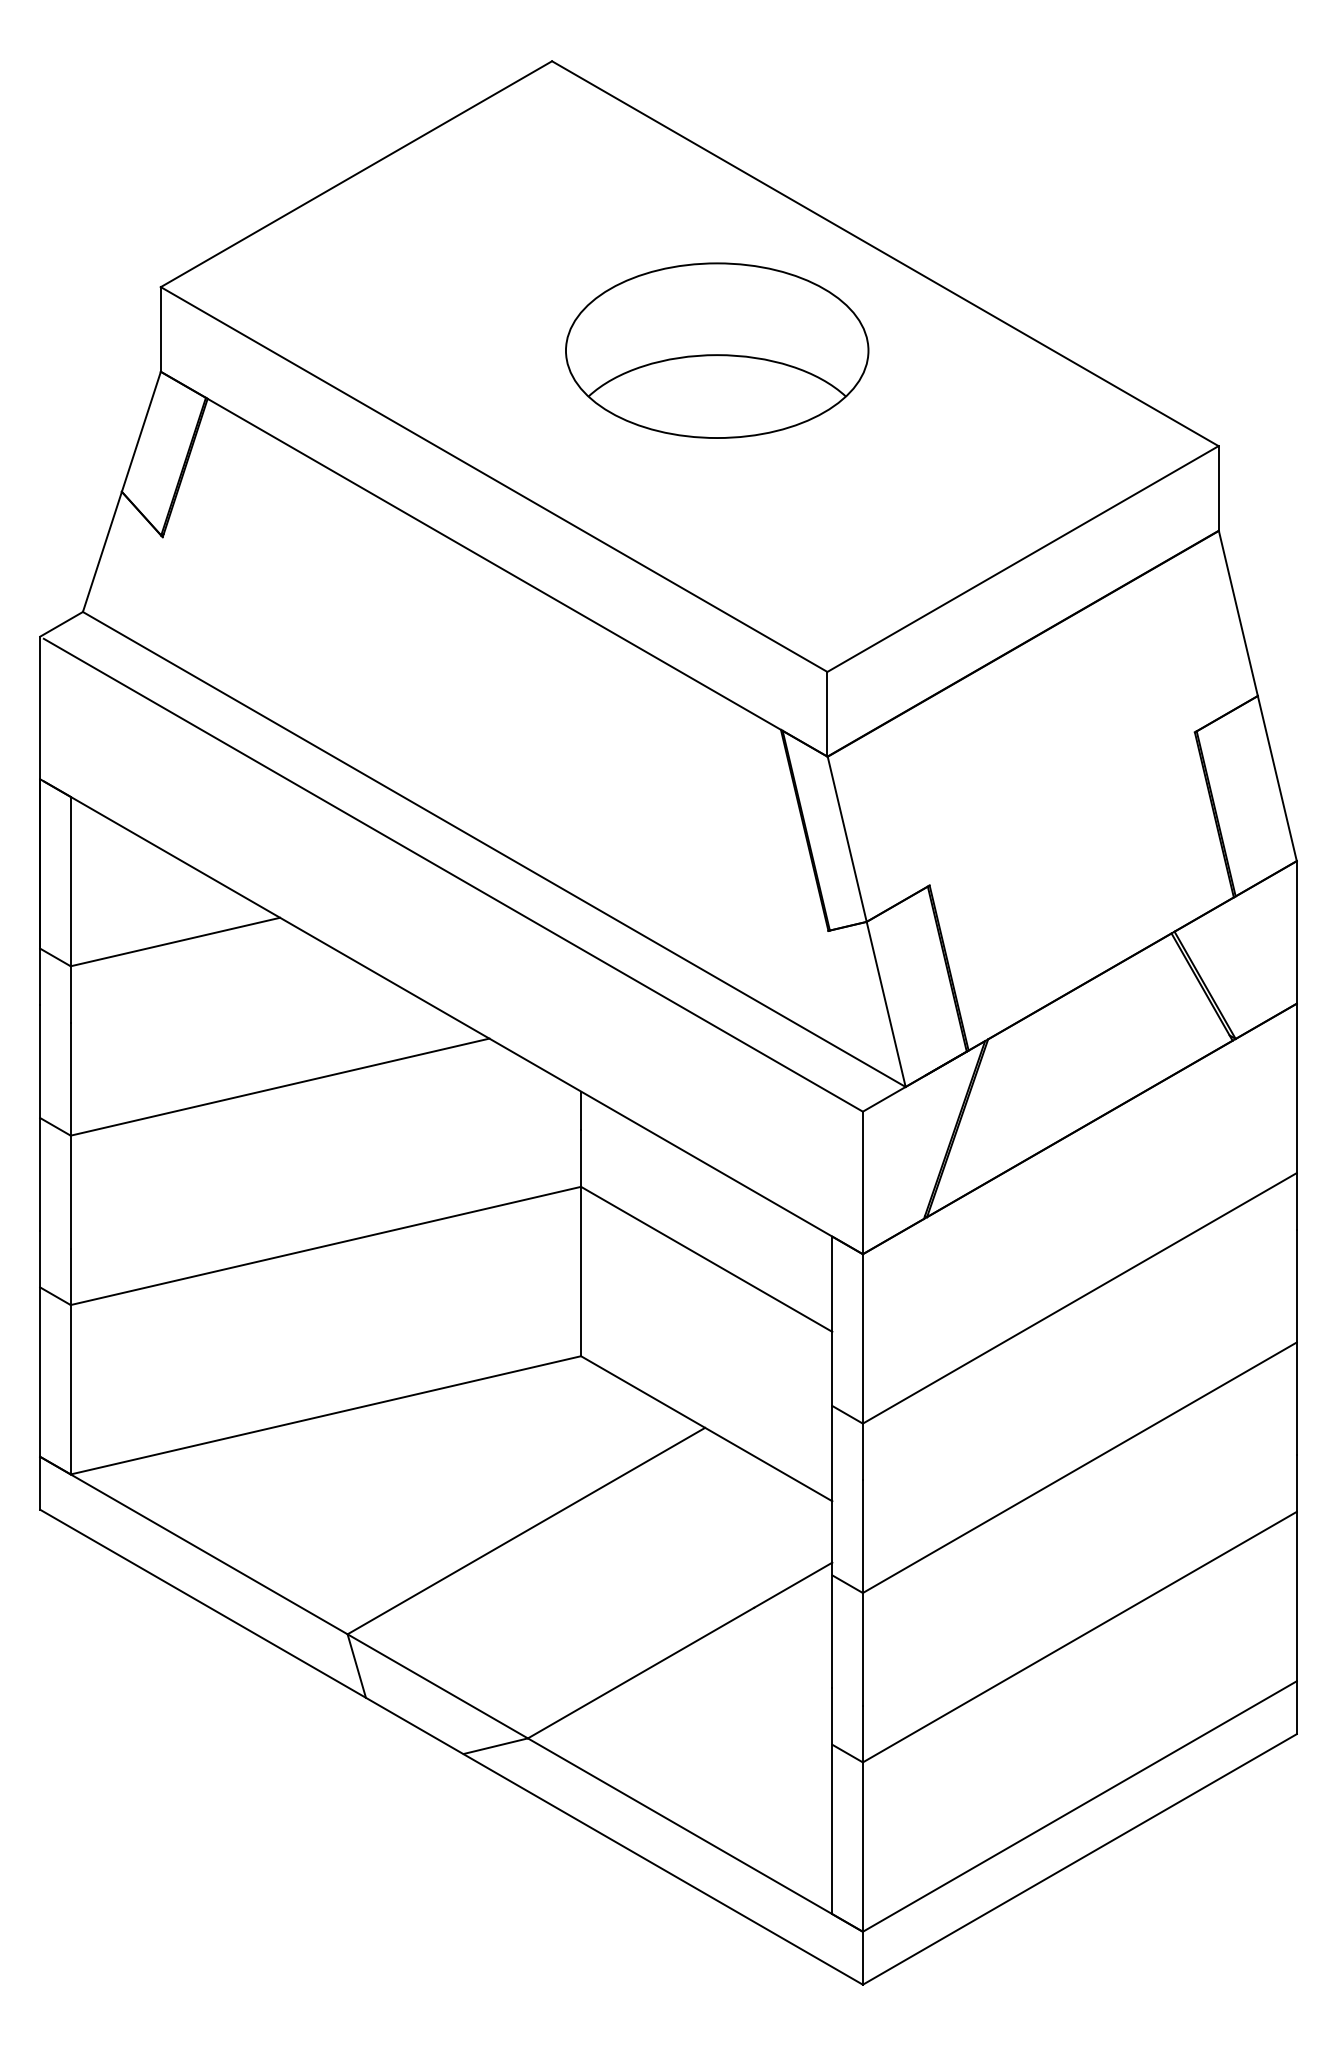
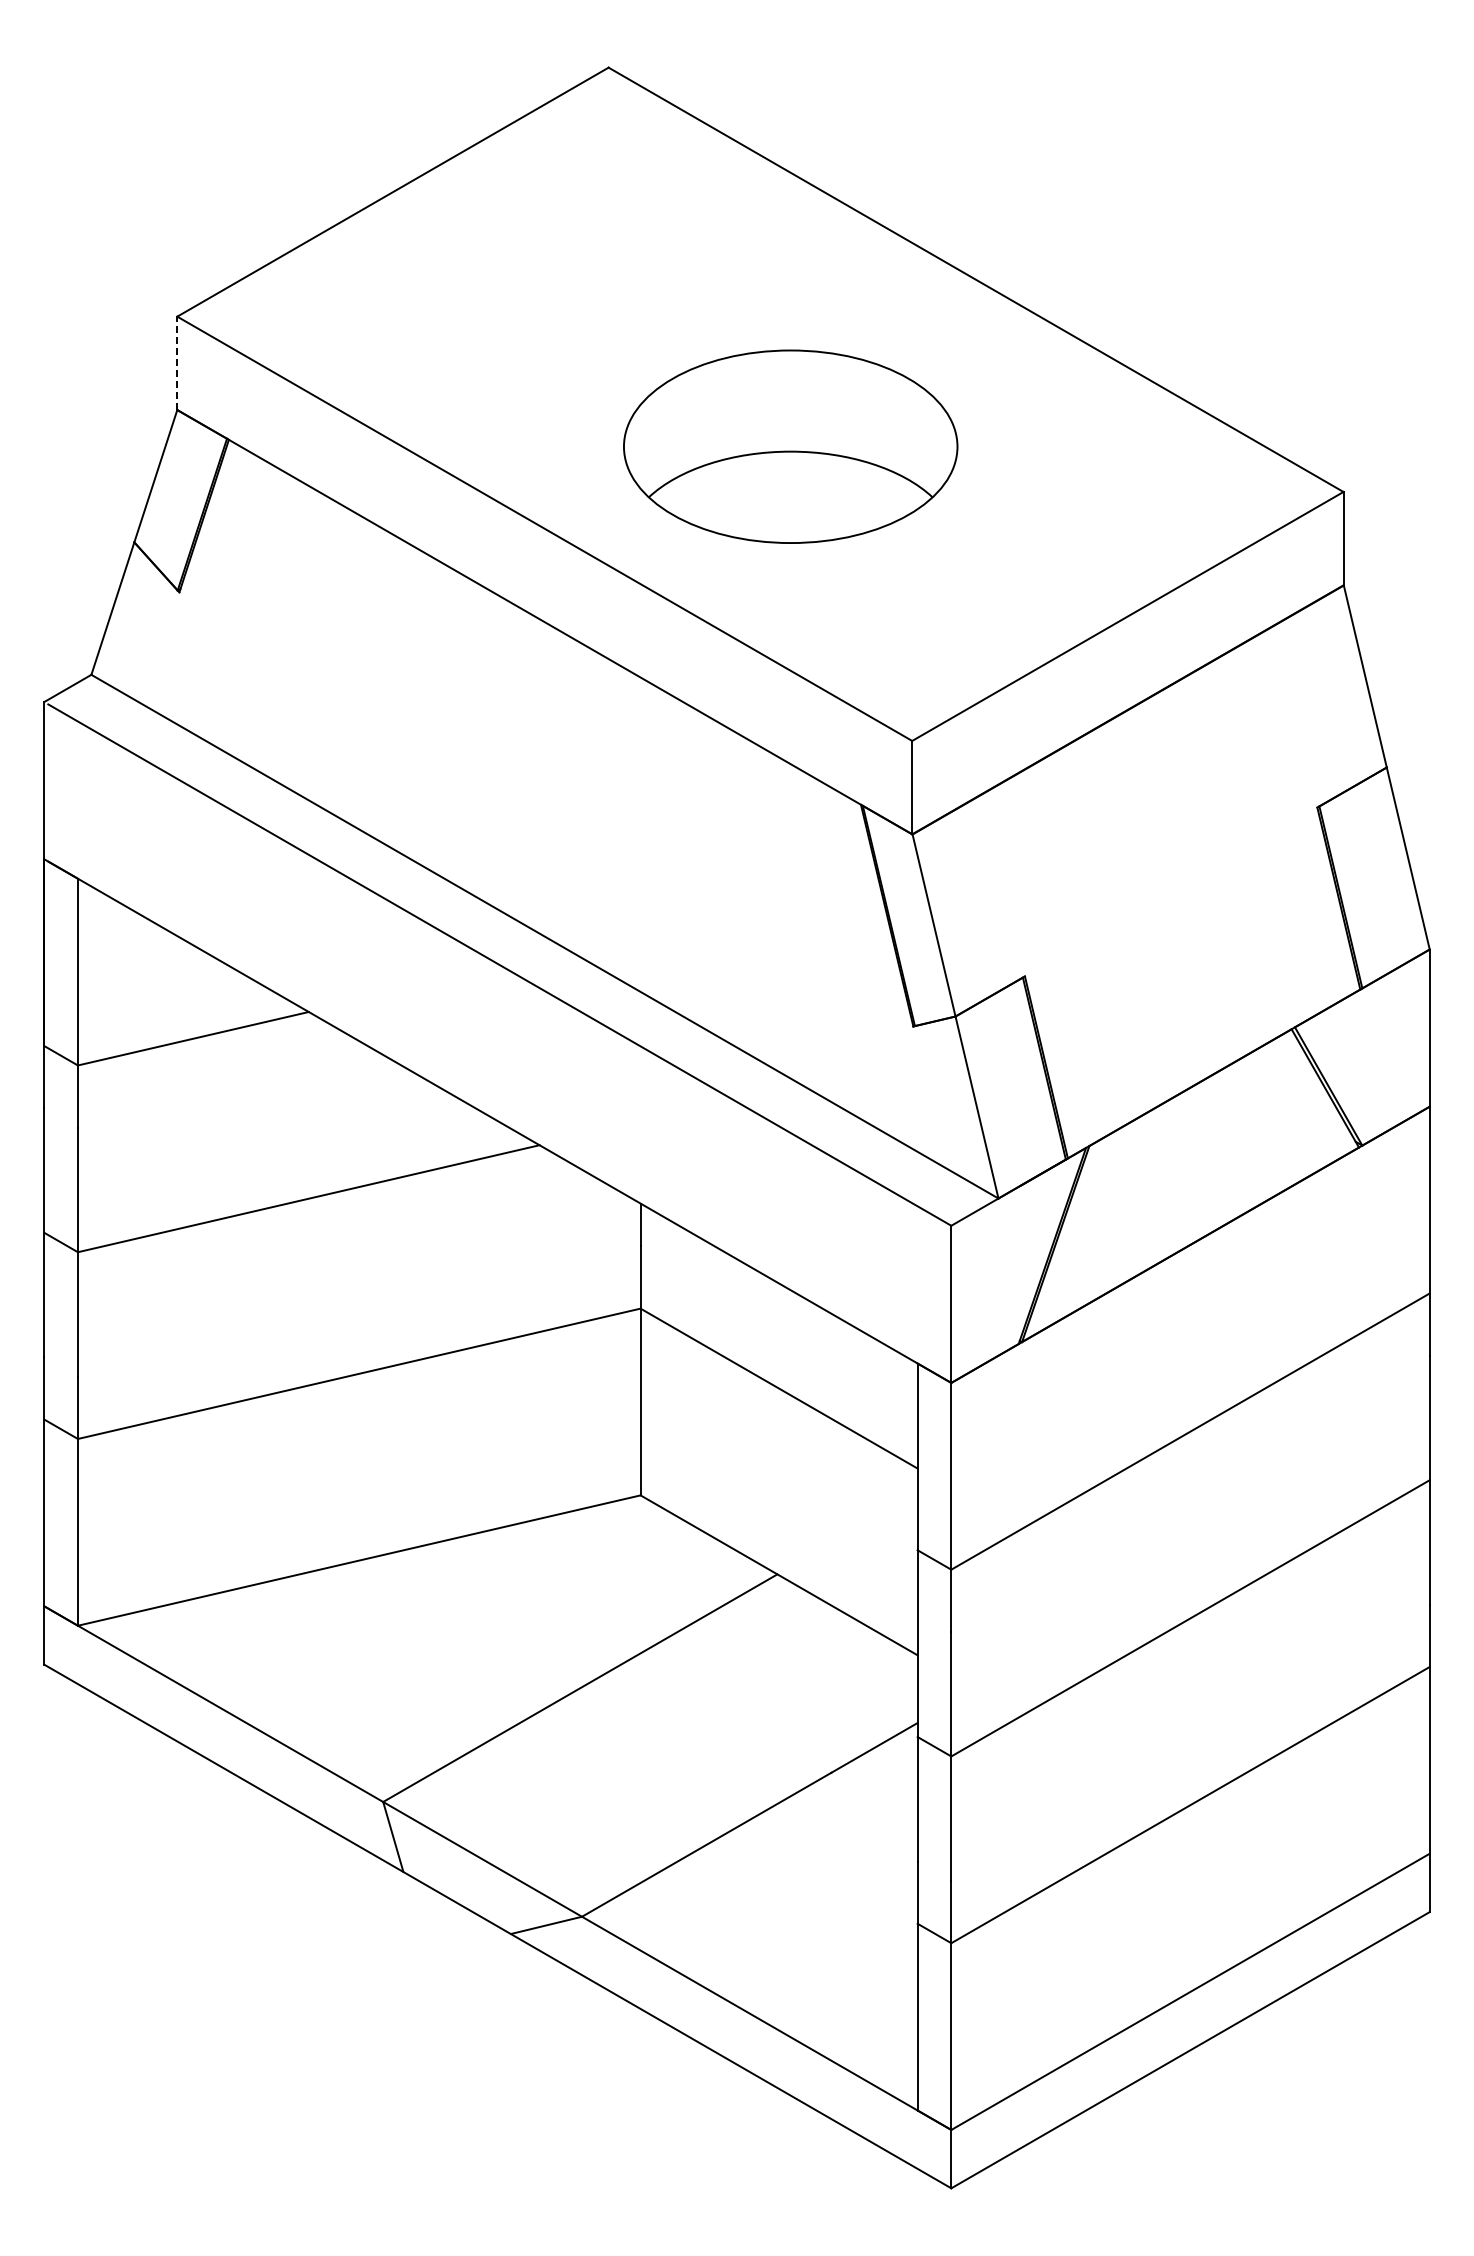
line: (161, 329) -> (177, 363), solid -> dashed
part: (717, 350) -> (790, 446), moved

